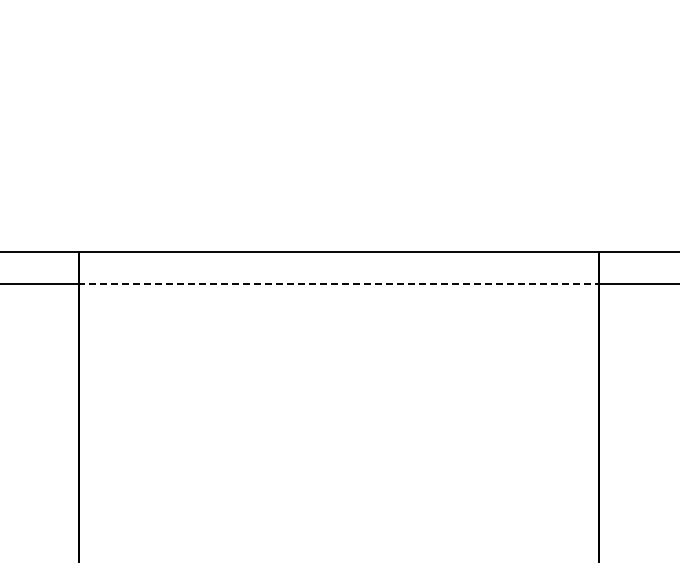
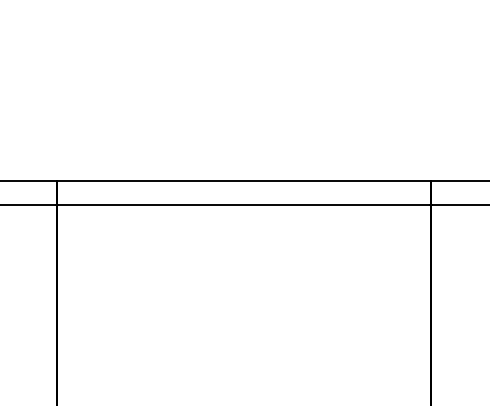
line: (338, 284) -> (243, 205), dashed -> solid

